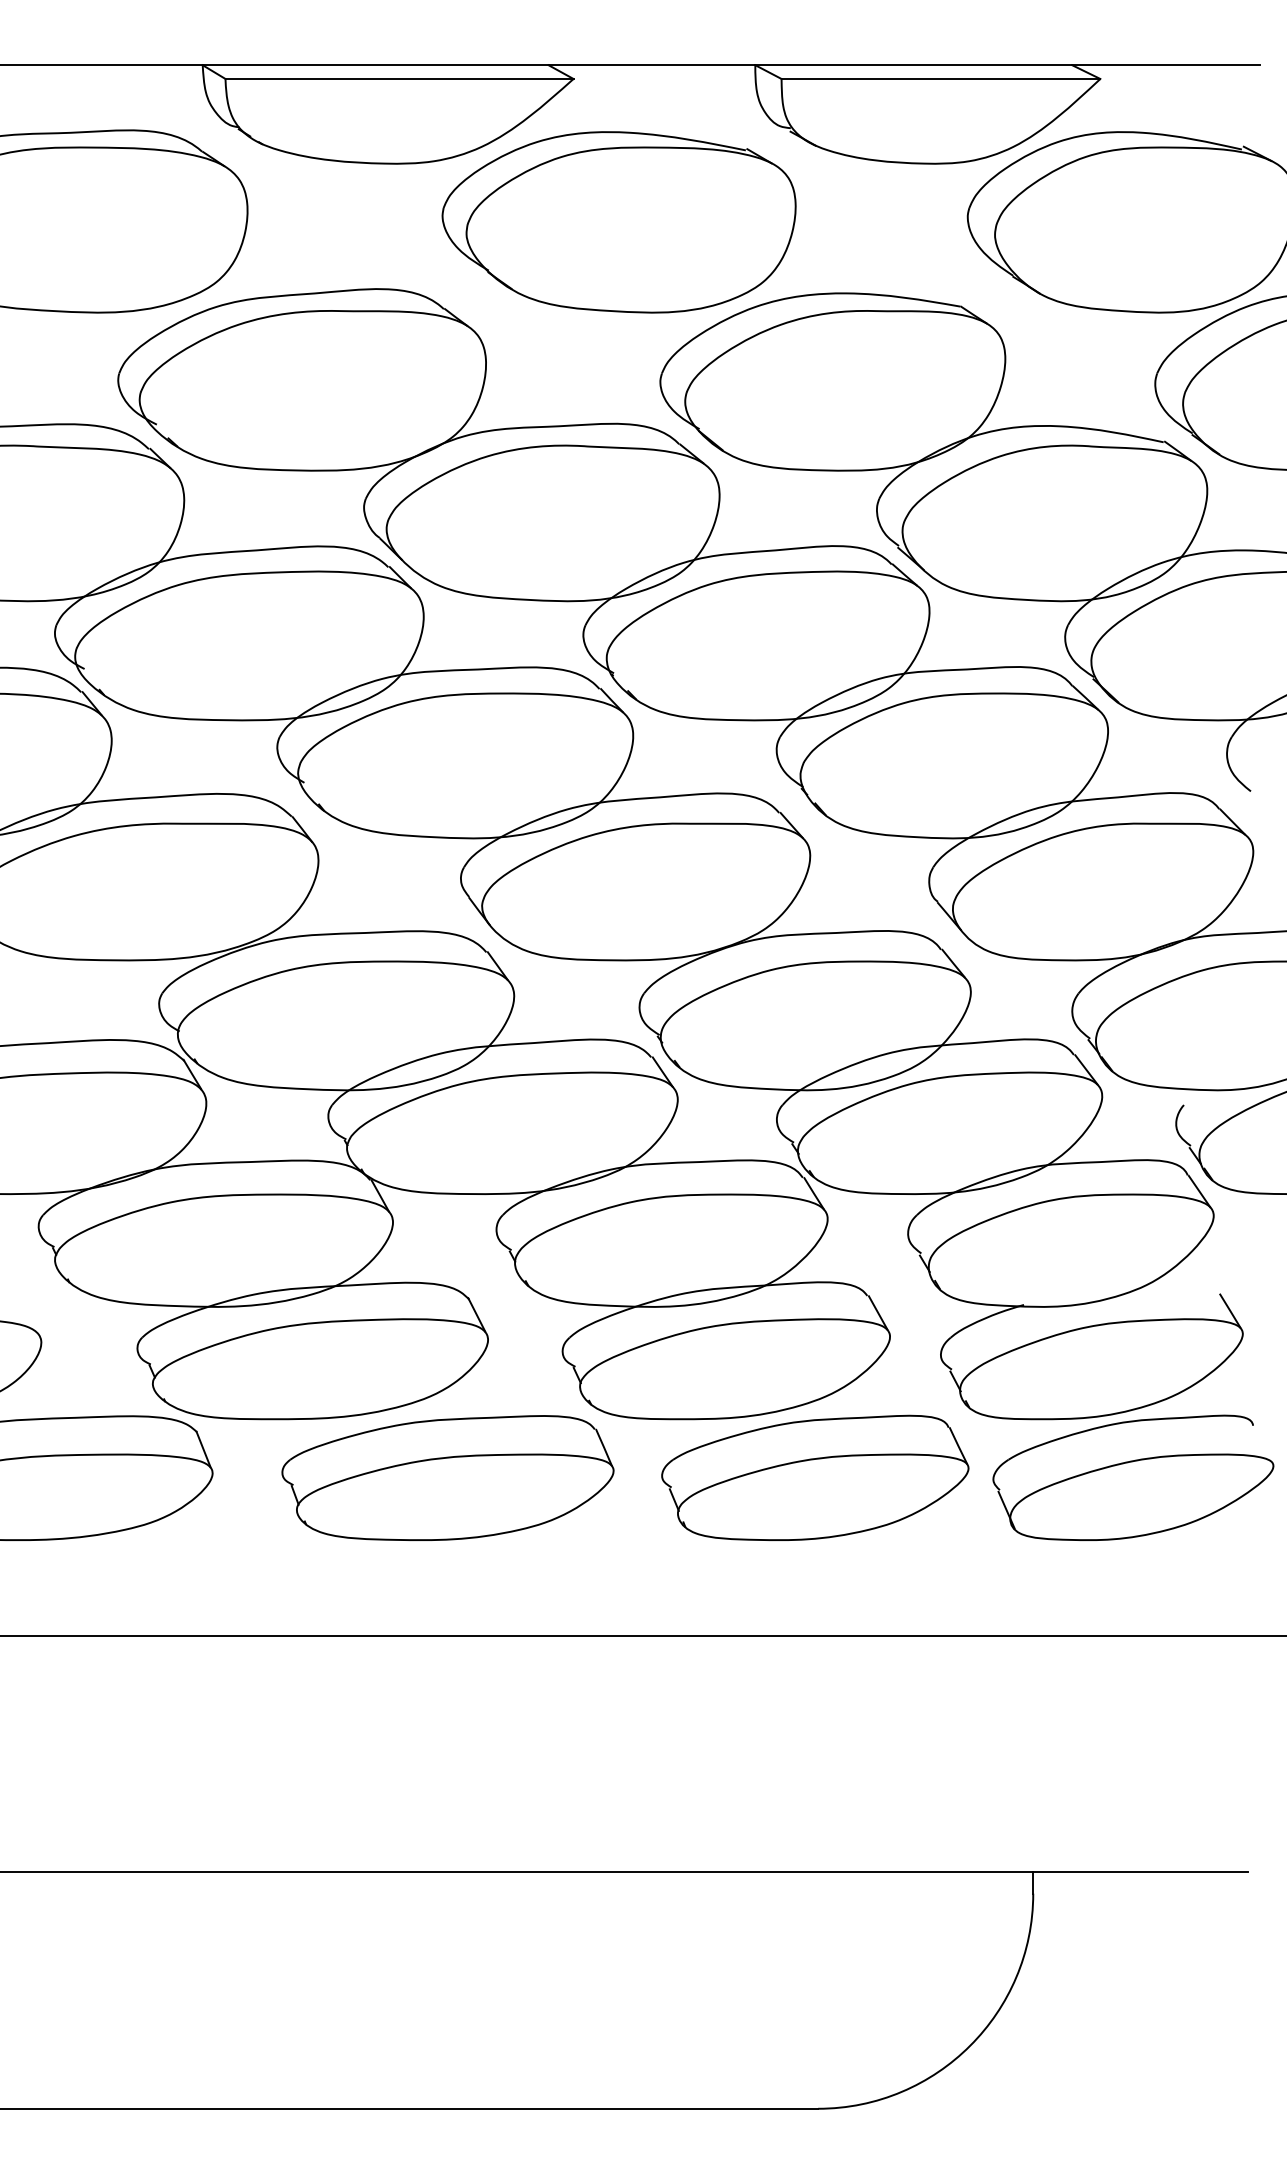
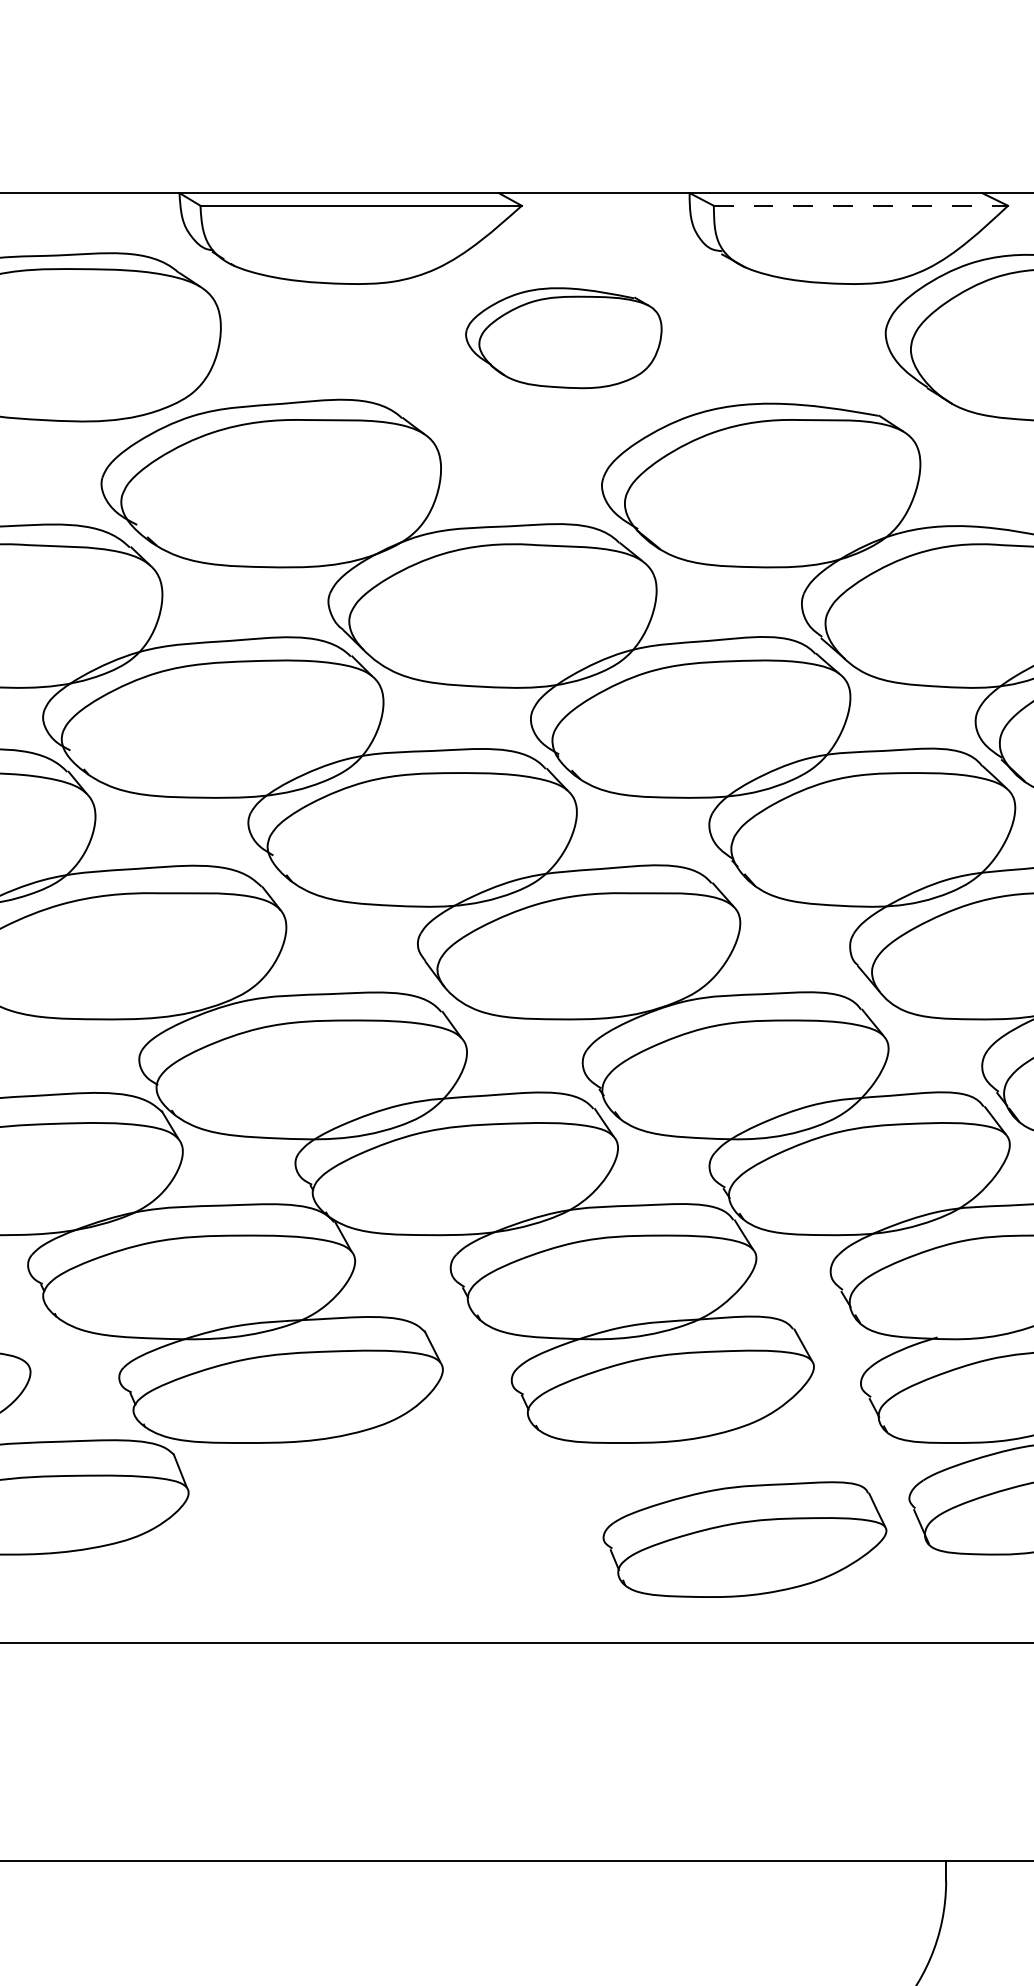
line: (941, 78) -> (861, 205), solid -> dashed
part: (618, 222) -> (563, 338), size x0.6
part: (447, 1477) -> (405, 1496), removed
part: (815, 1477) -> (745, 1539), moved

